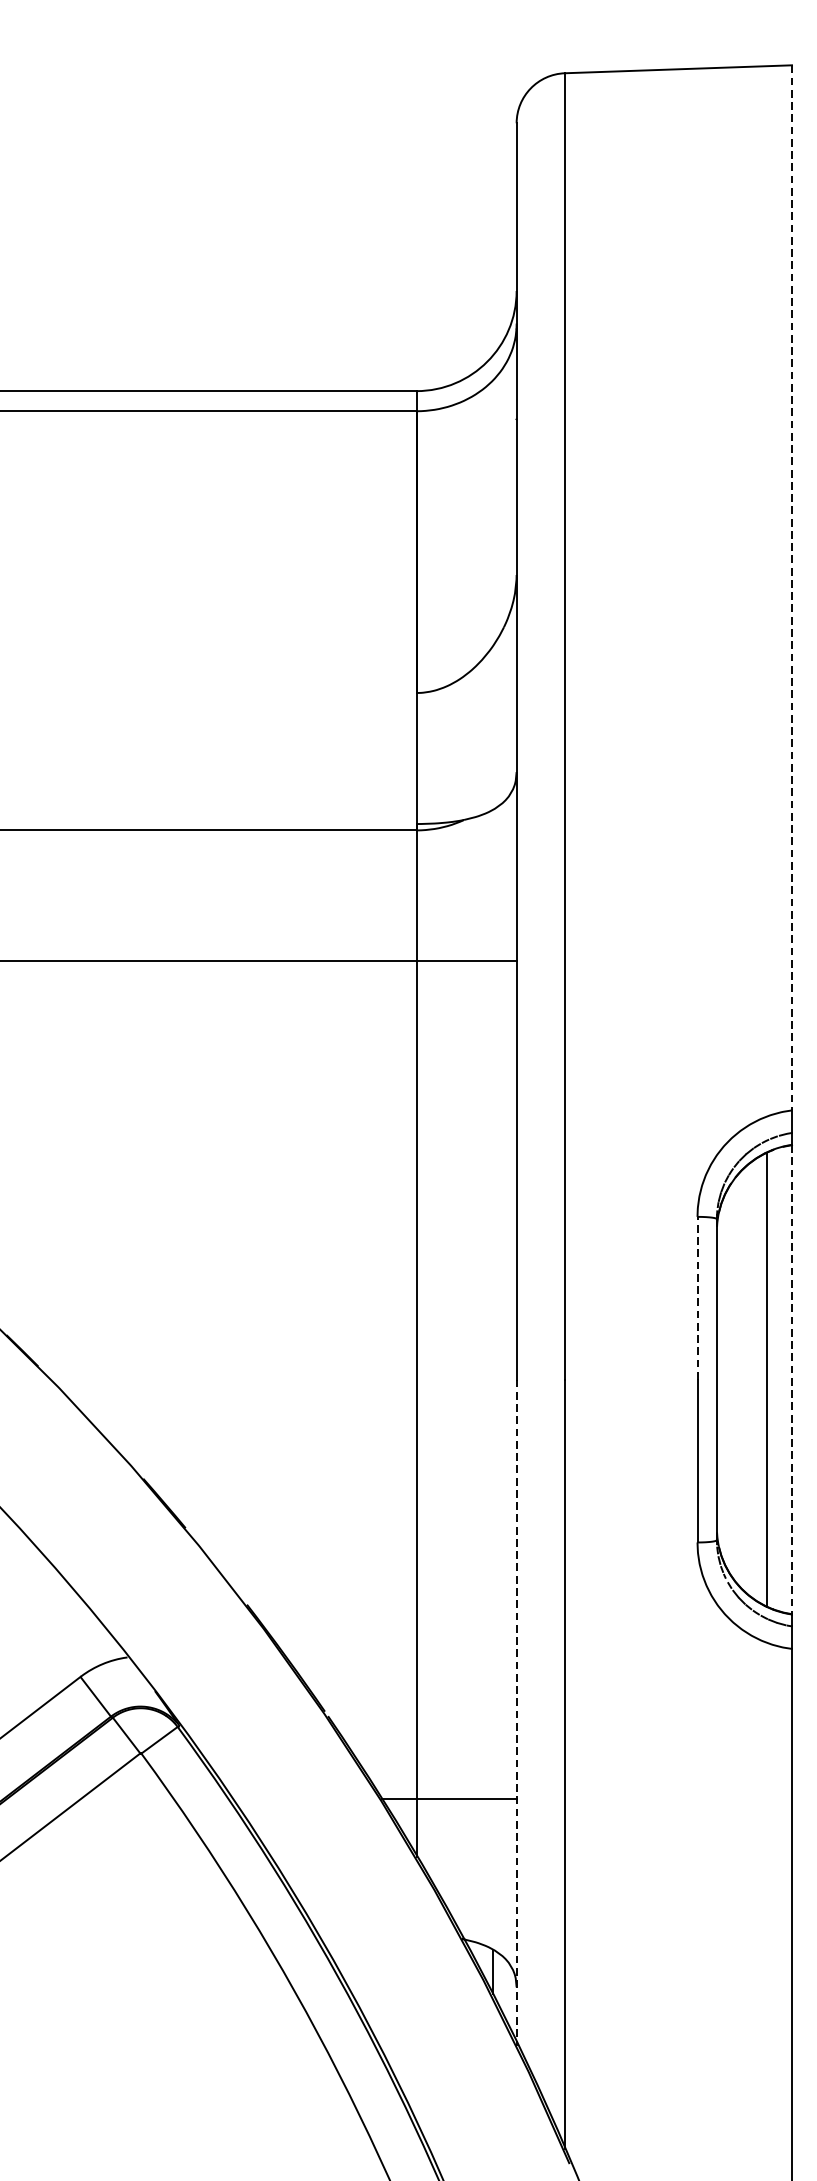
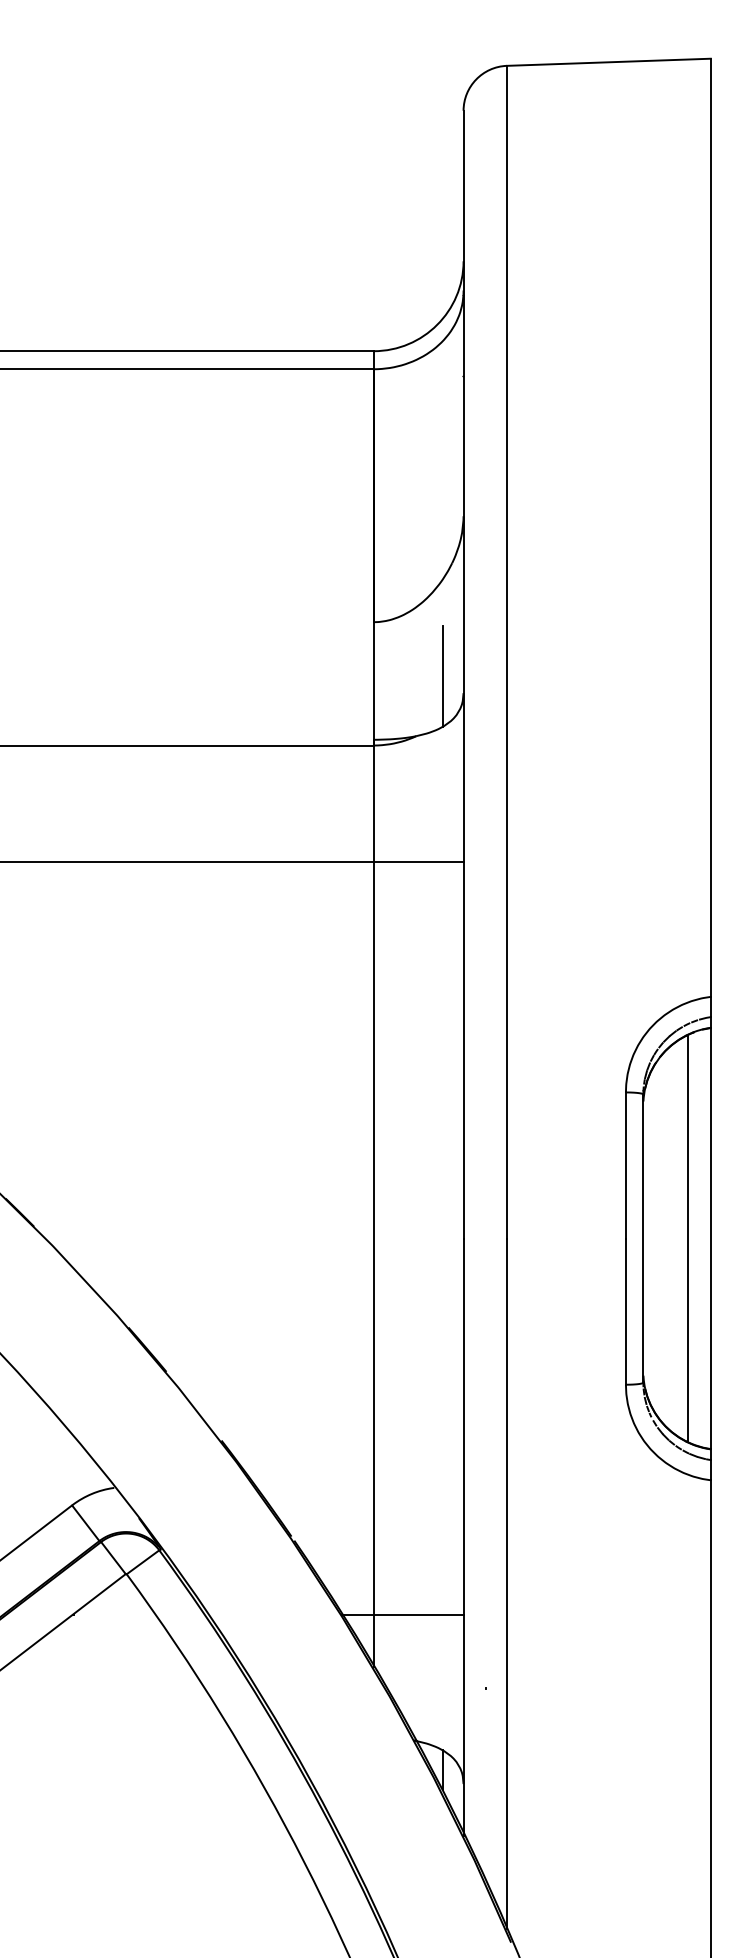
line: (791, 588) -> (710, 528), dashed -> solid
line: (493, 752) -> (442, 675), added
line: (697, 1298) -> (625, 1165), dashed -> solid
line: (791, 1379) -> (710, 1238), dashed -> solid
line: (516, 1711) -> (463, 1536), dashed -> solid

